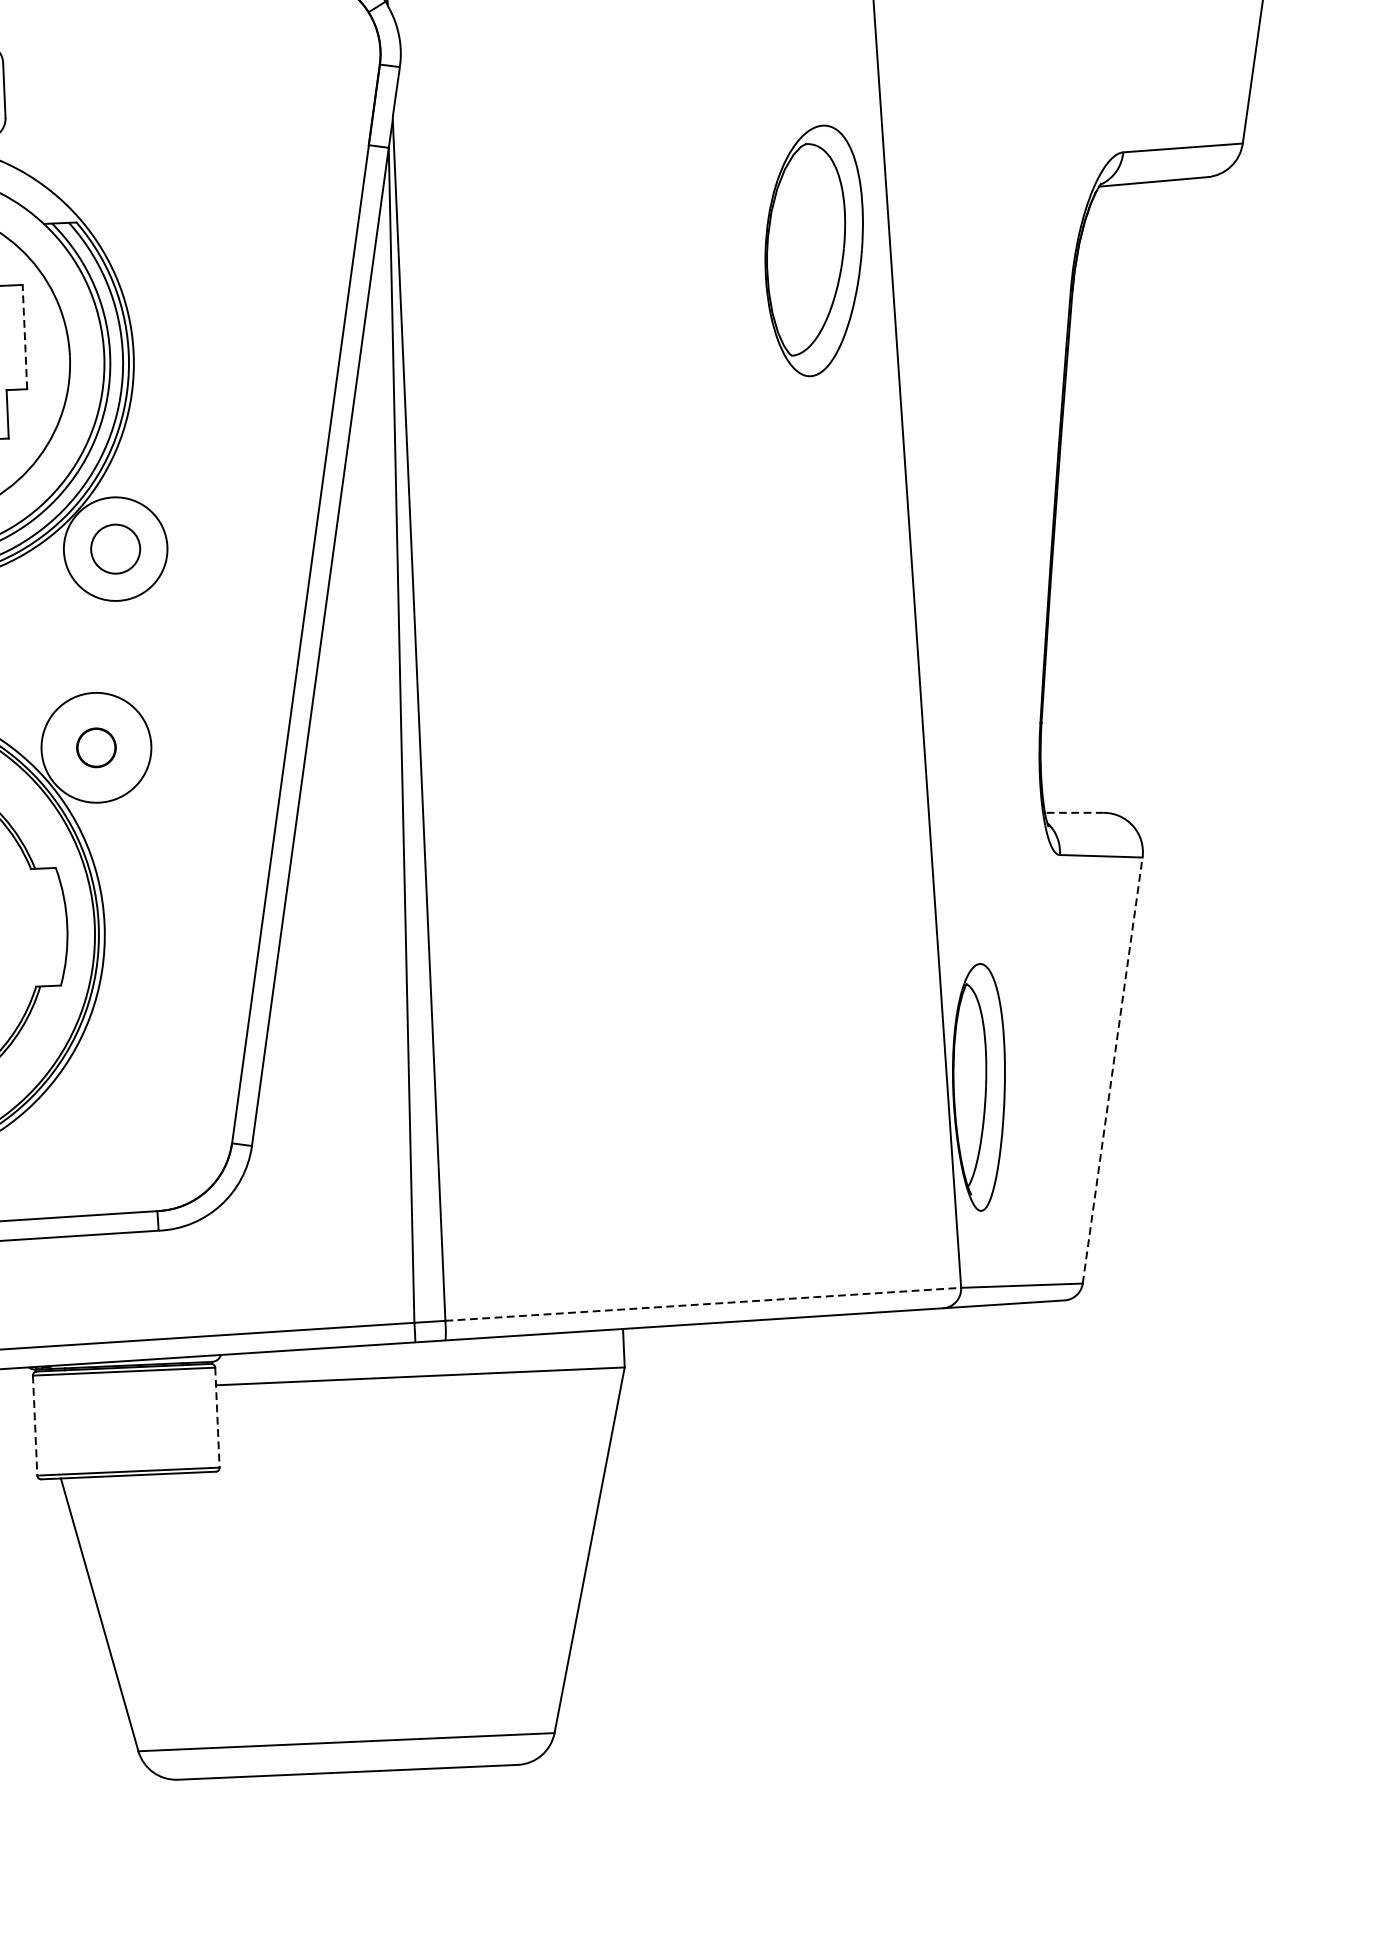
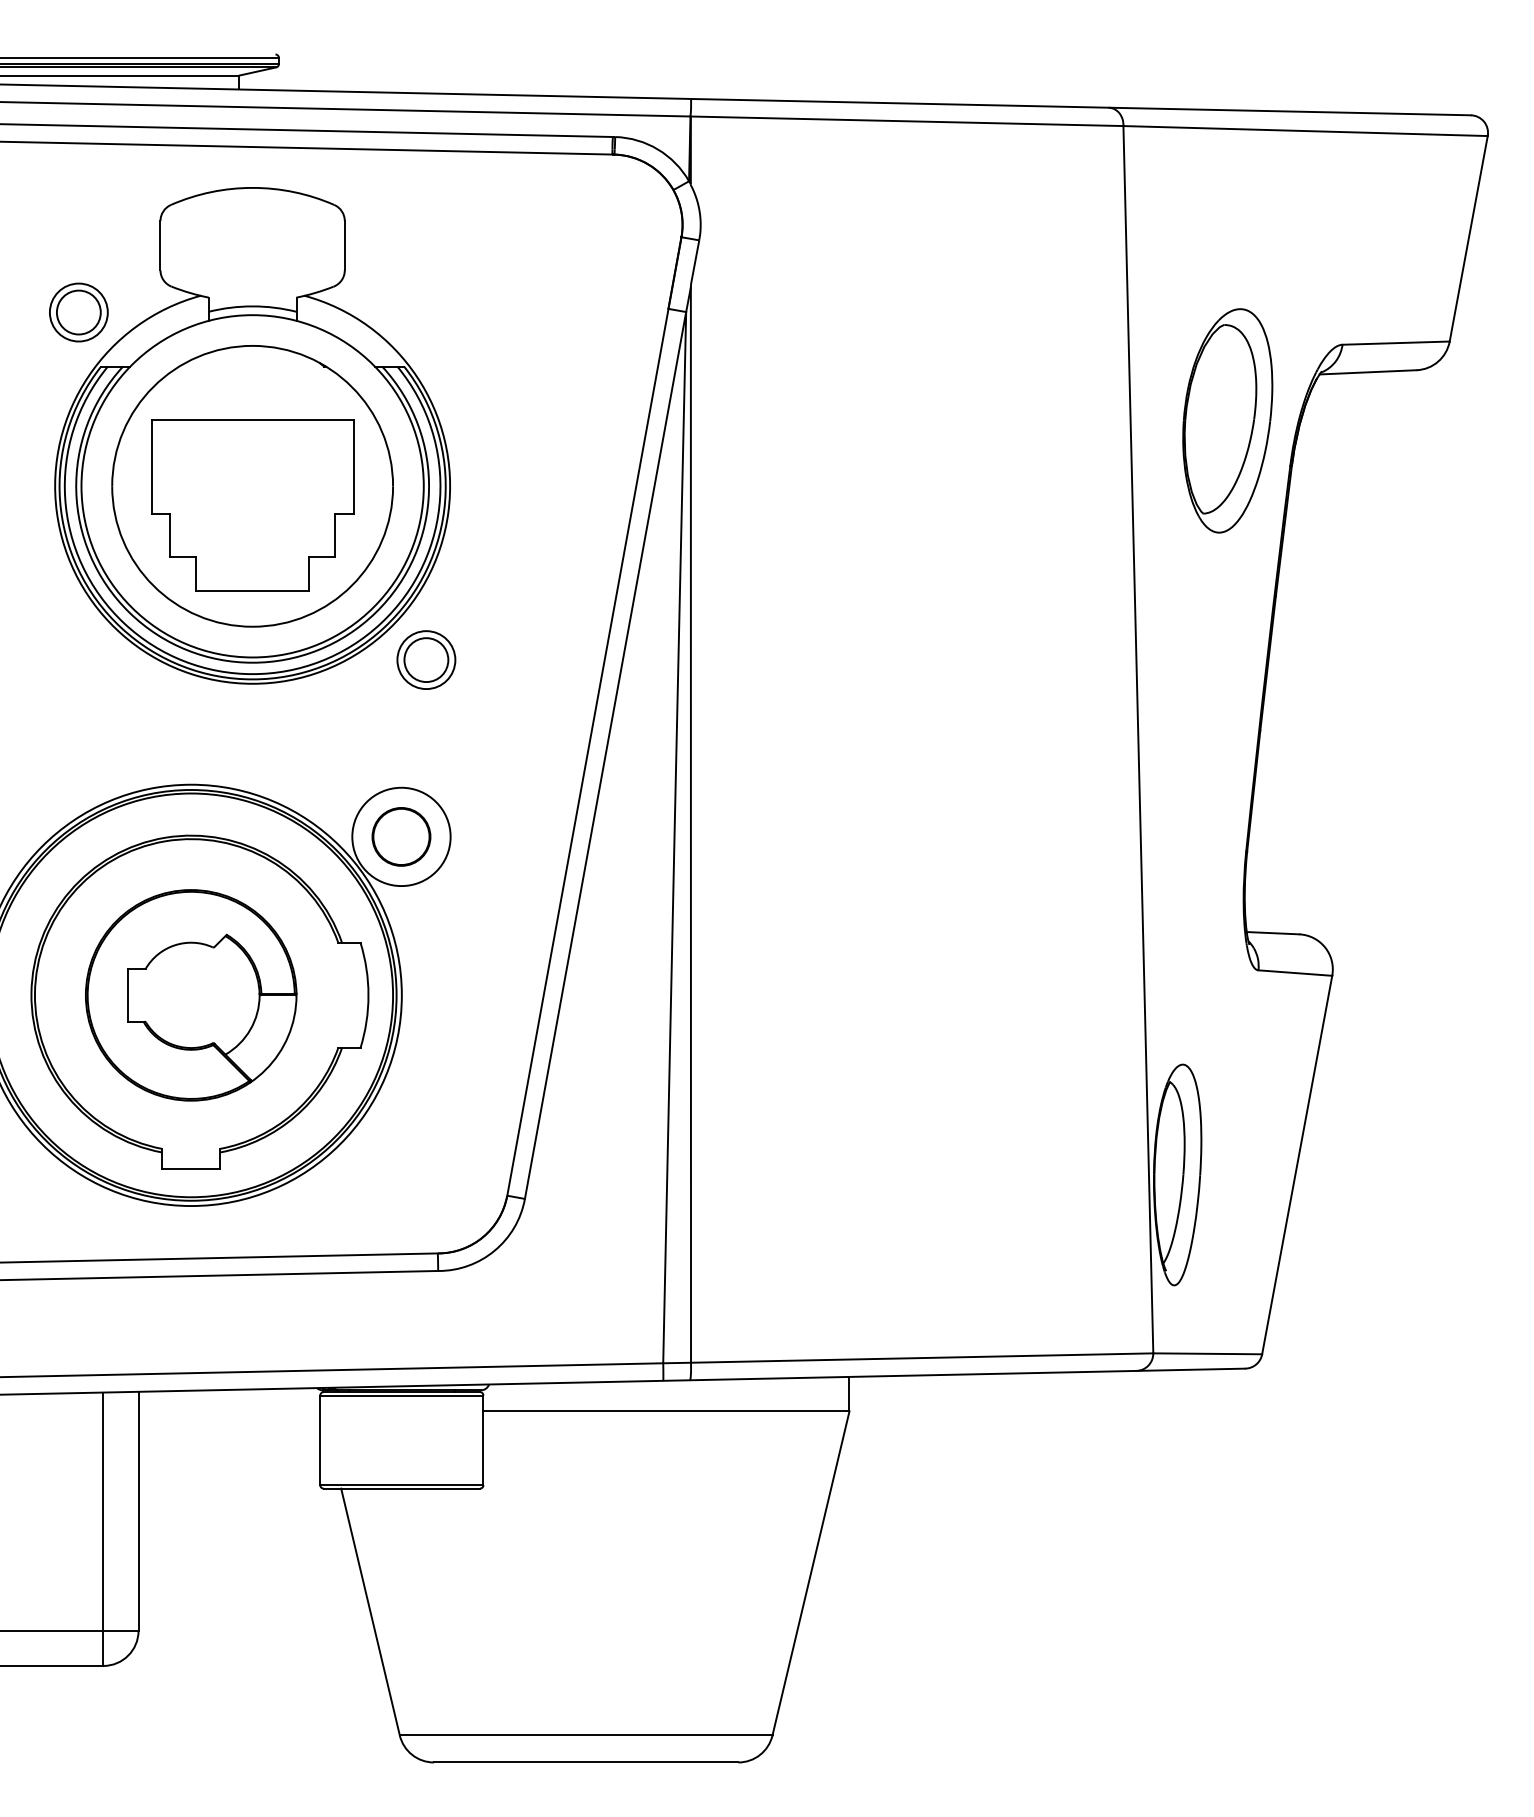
part: (814, 250) -> (1227, 420), moved
line: (24, 337) -> (353, 467), dashed -> solid
circle: (115, 549) -> (426, 660), size x0.62
part: (96, 747) -> (401, 836), size x1.67
line: (1073, 813) -> (1272, 933), dashed -> solid
line: (1112, 1069) -> (1297, 1164), dashed -> solid
line: (703, 1304) -> (922, 1358), dashed -> solid
line: (217, 1417) -> (483, 1440), dashed -> solid
line: (35, 1425) -> (320, 1440), dashed -> solid

